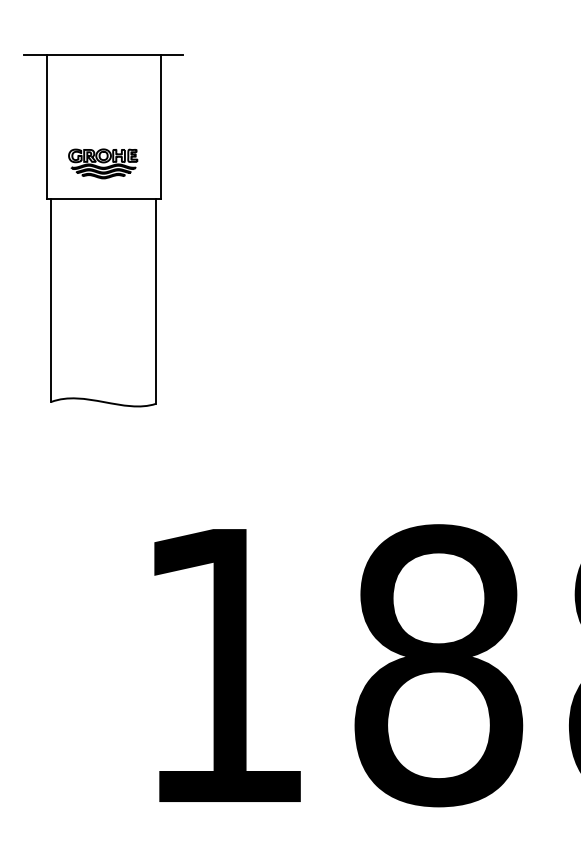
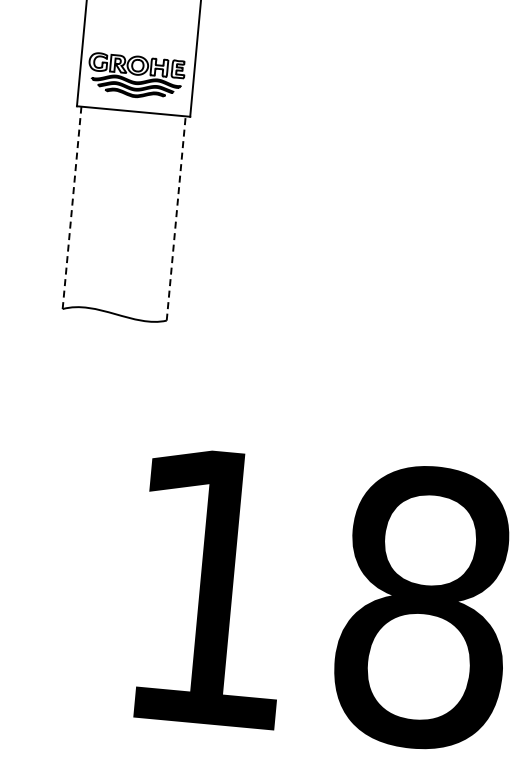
part: (103, 163) -> (136, 76), size x1.4
line: (51, 300) -> (72, 208), solid -> dashed
line: (155, 301) -> (175, 218), solid -> dashed

